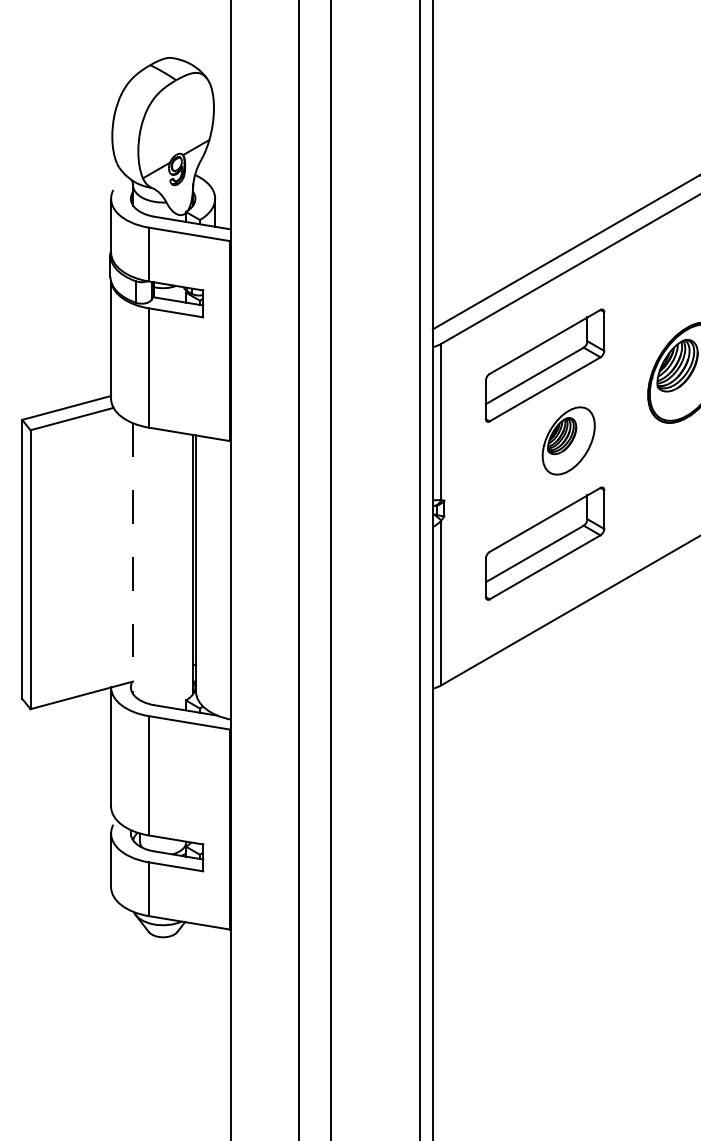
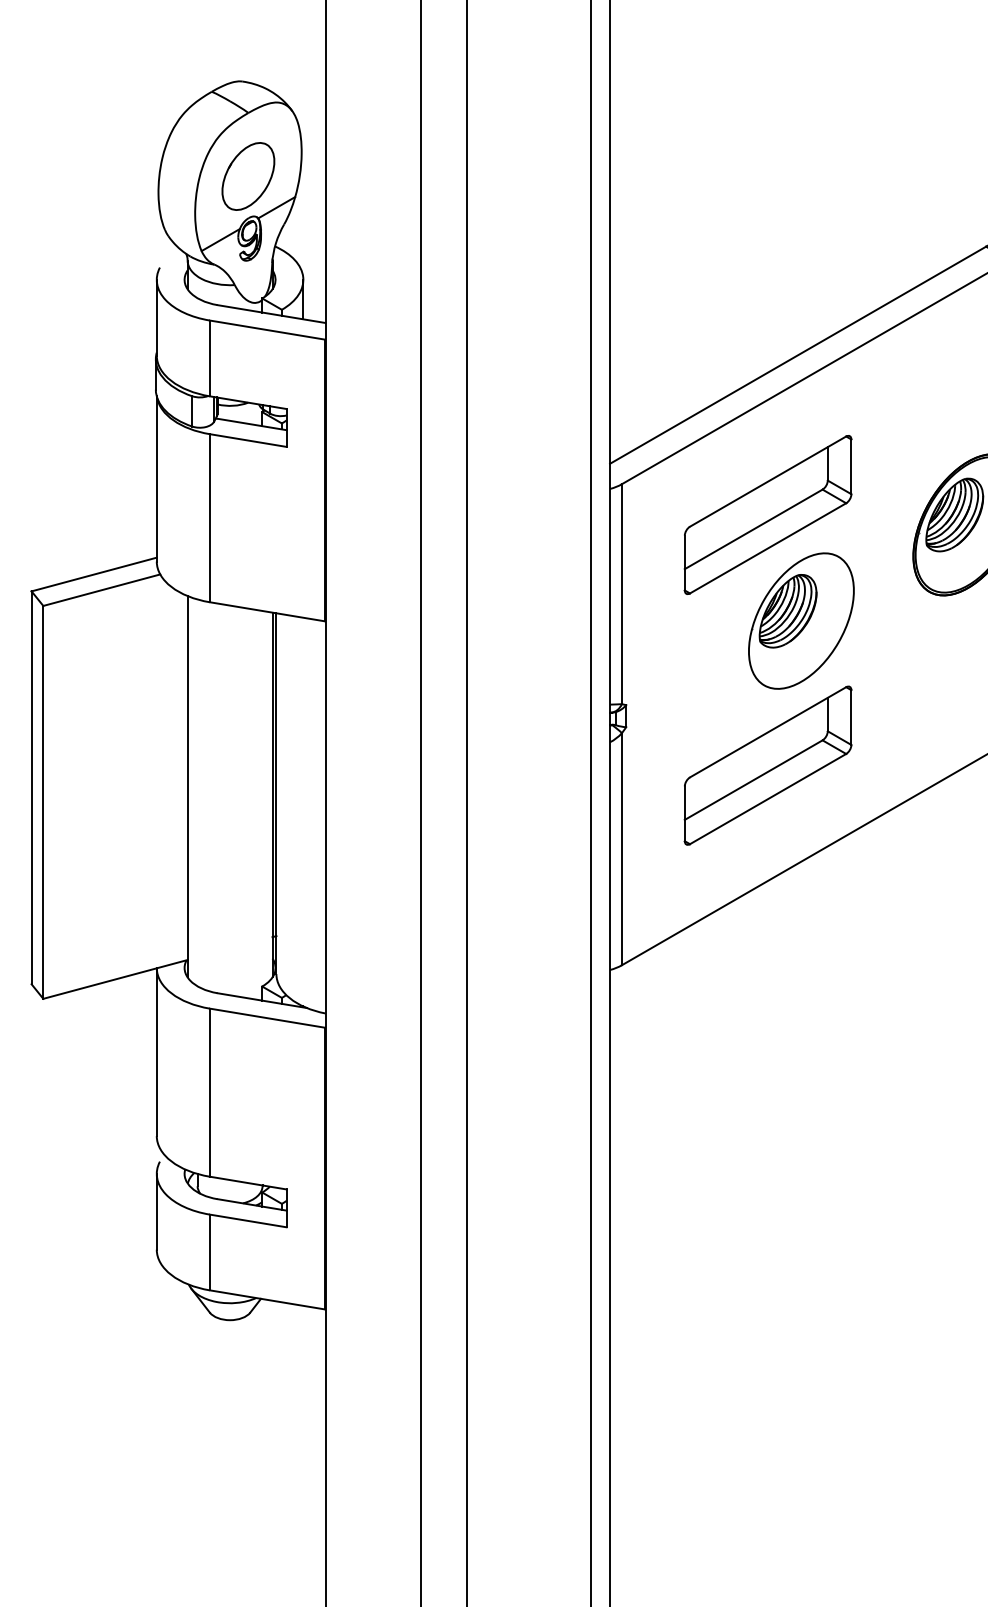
part: (176, 125) -> (248, 176), added
part: (568, 440) -> (801, 620), size x1.43
line: (132, 558) -> (187, 786), dashed -> solid

